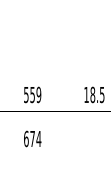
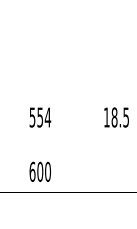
text: (38, 94) -> (47, 117), 559 -> 554
text: (36, 138) -> (44, 171), 674 -> 600

